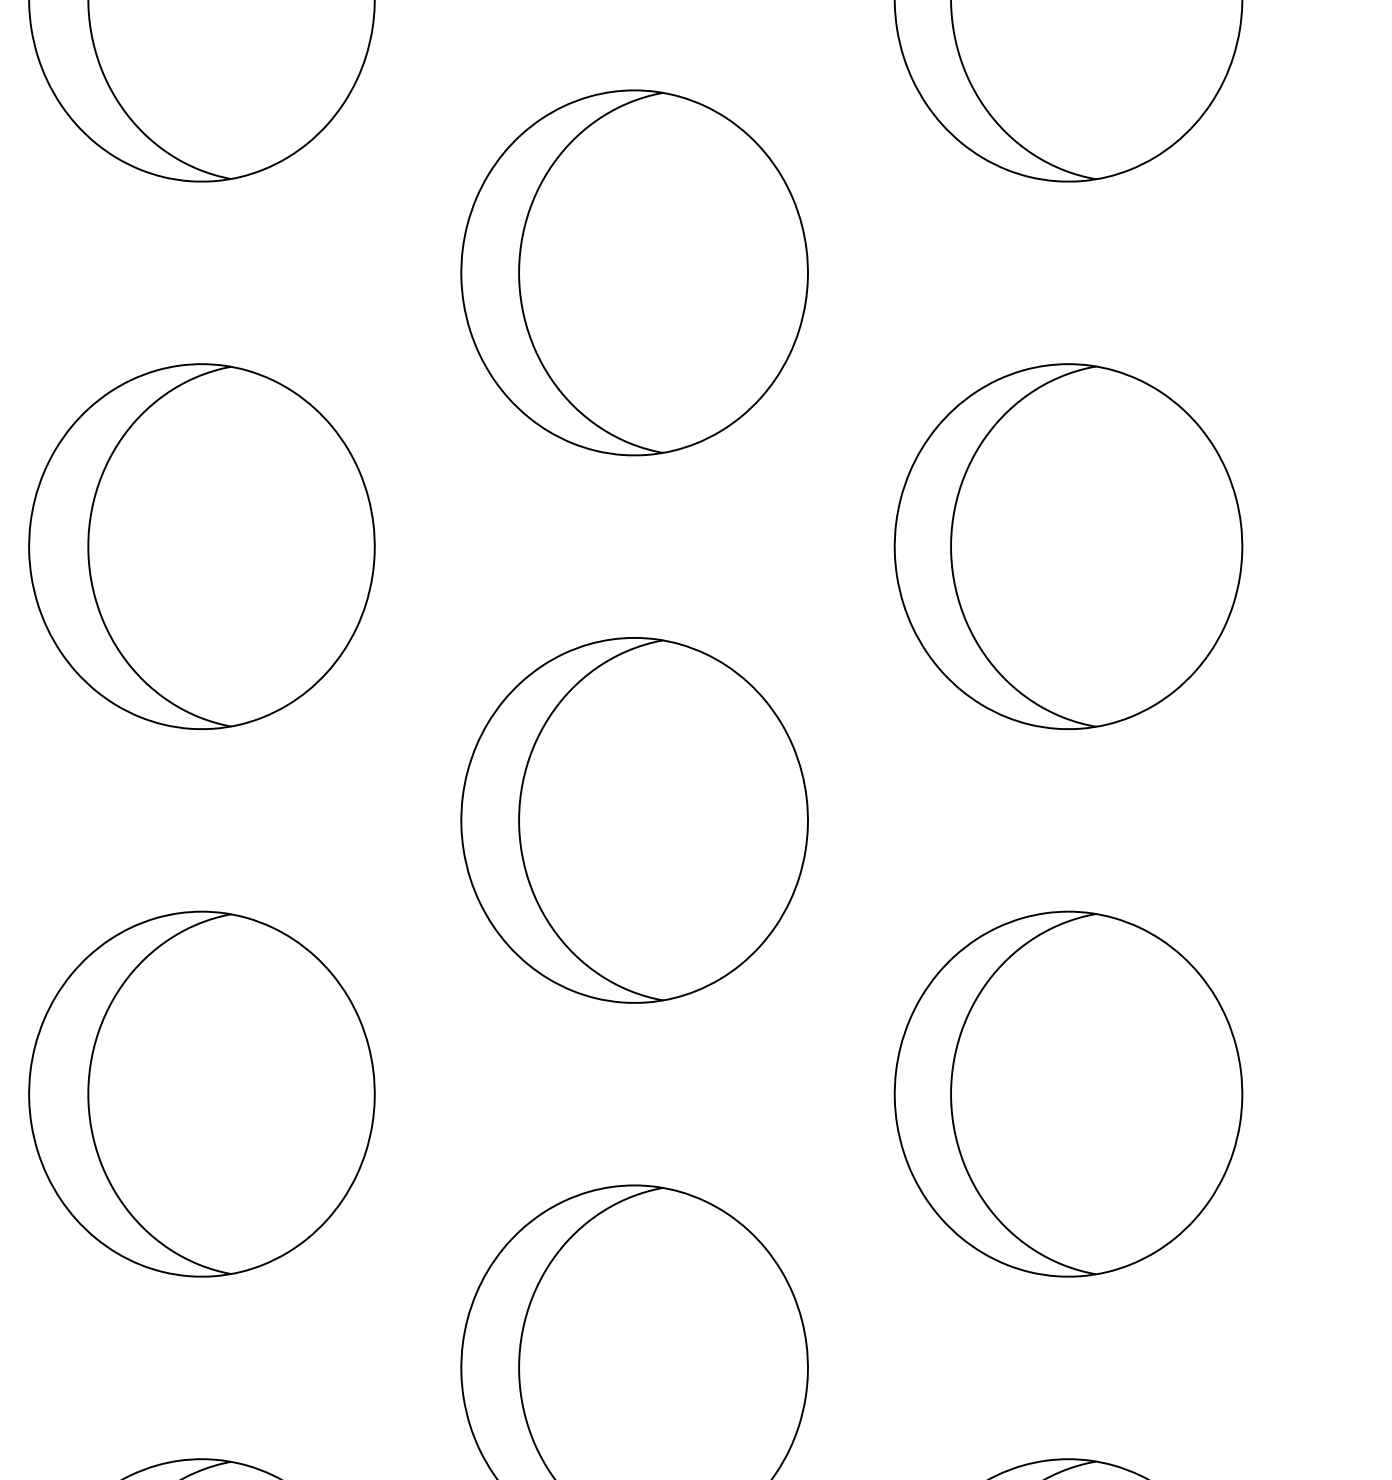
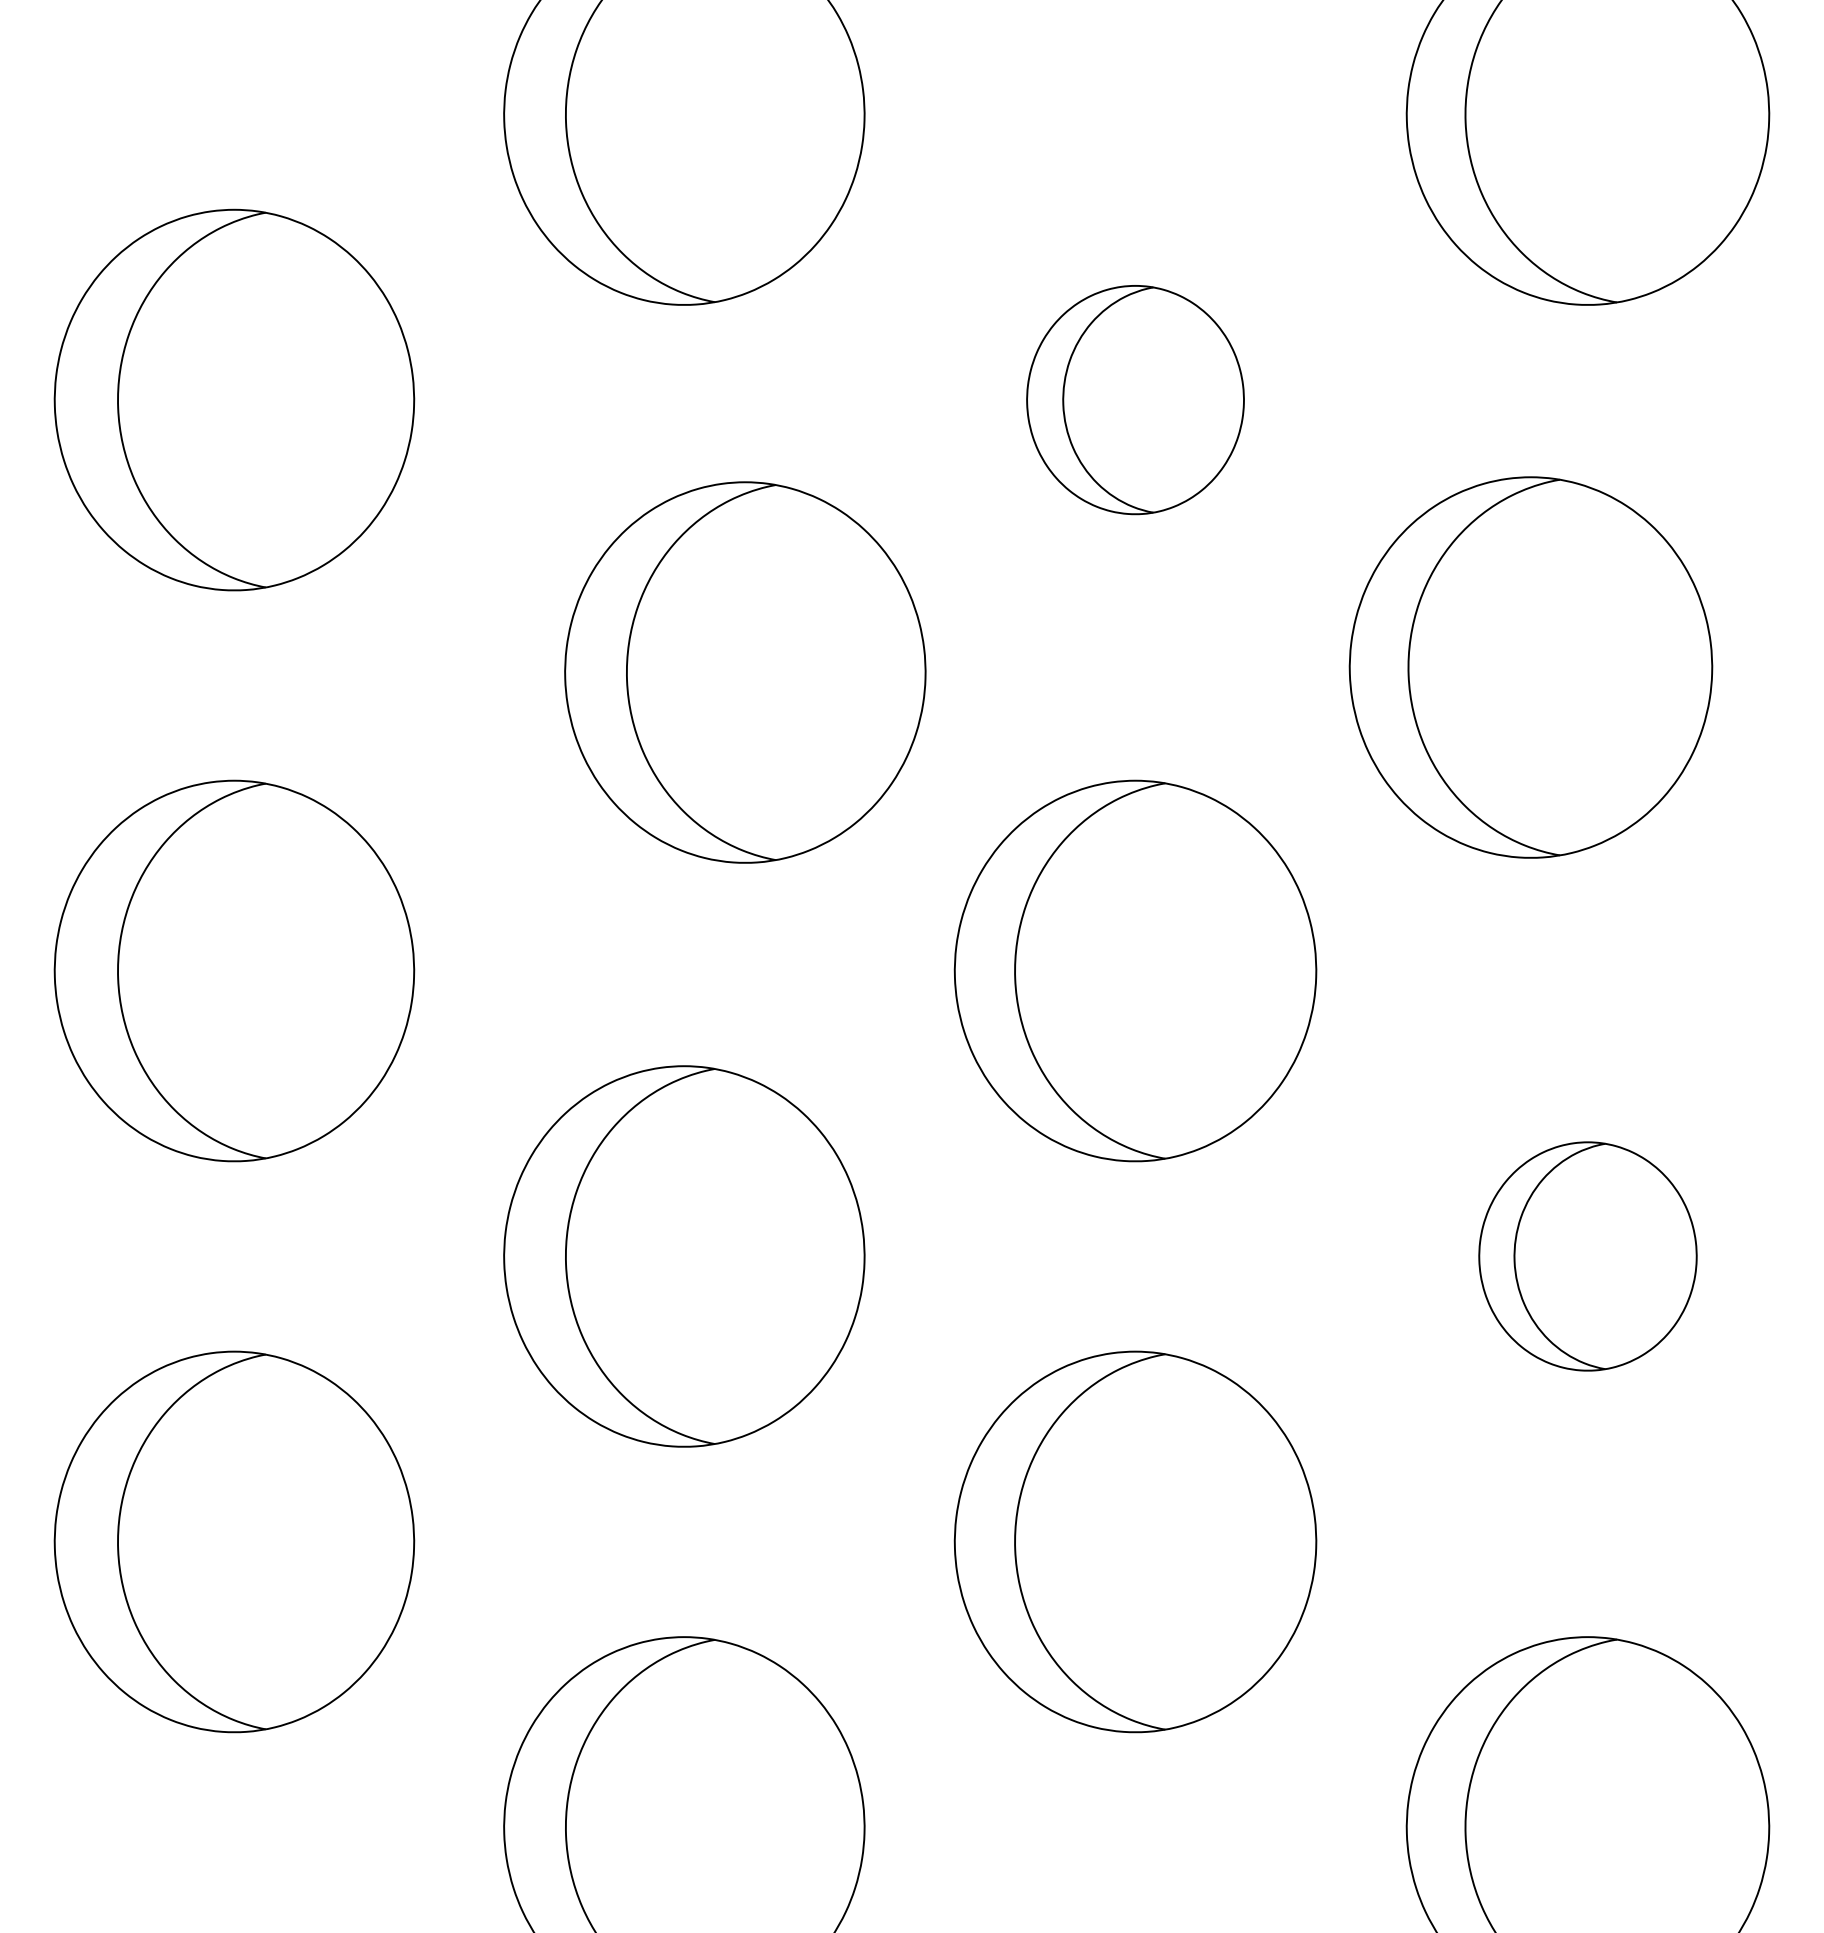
part: (634, 272) -> (1135, 399), size x0.6
part: (202, 546) -> (745, 672), moved
part: (1068, 546) -> (1530, 667), moved
part: (1068, 1094) -> (1587, 1256), size x0.6

